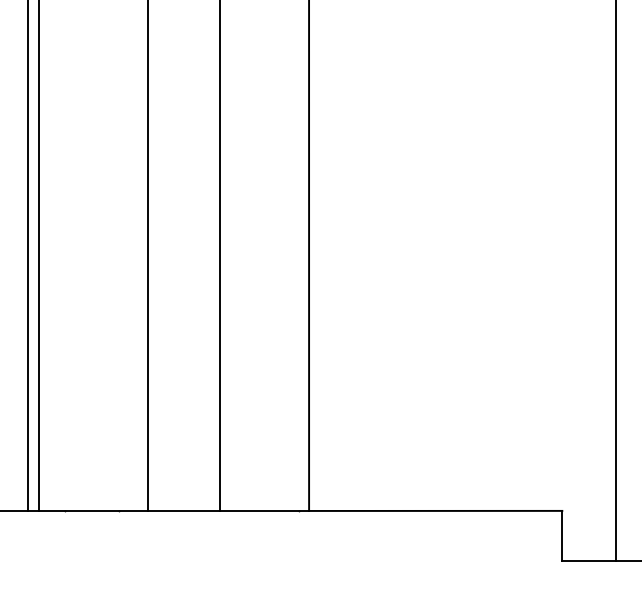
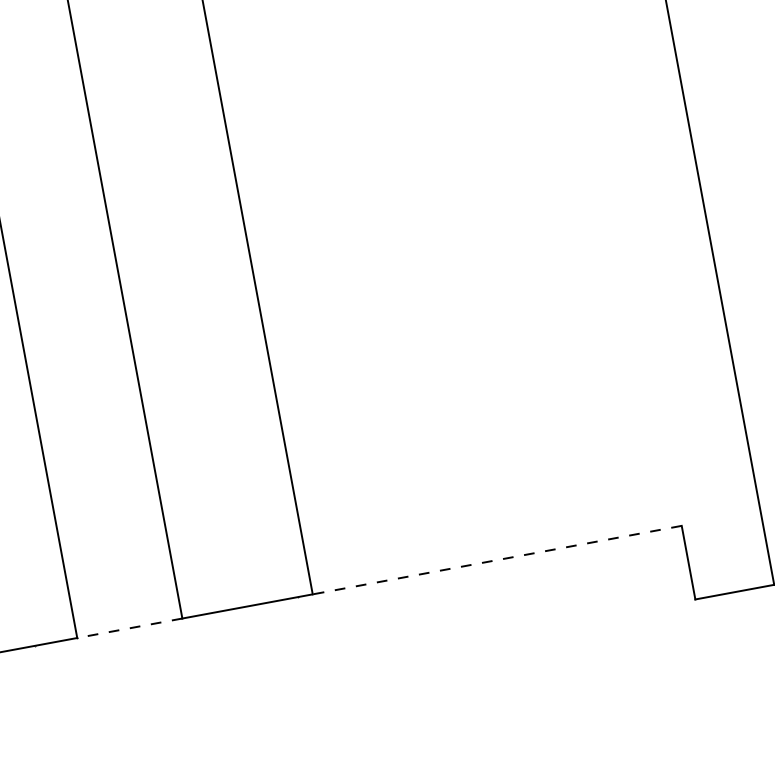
line: (183, 510) -> (129, 627), solid -> dashed
line: (435, 510) -> (496, 559), solid -> dashed

